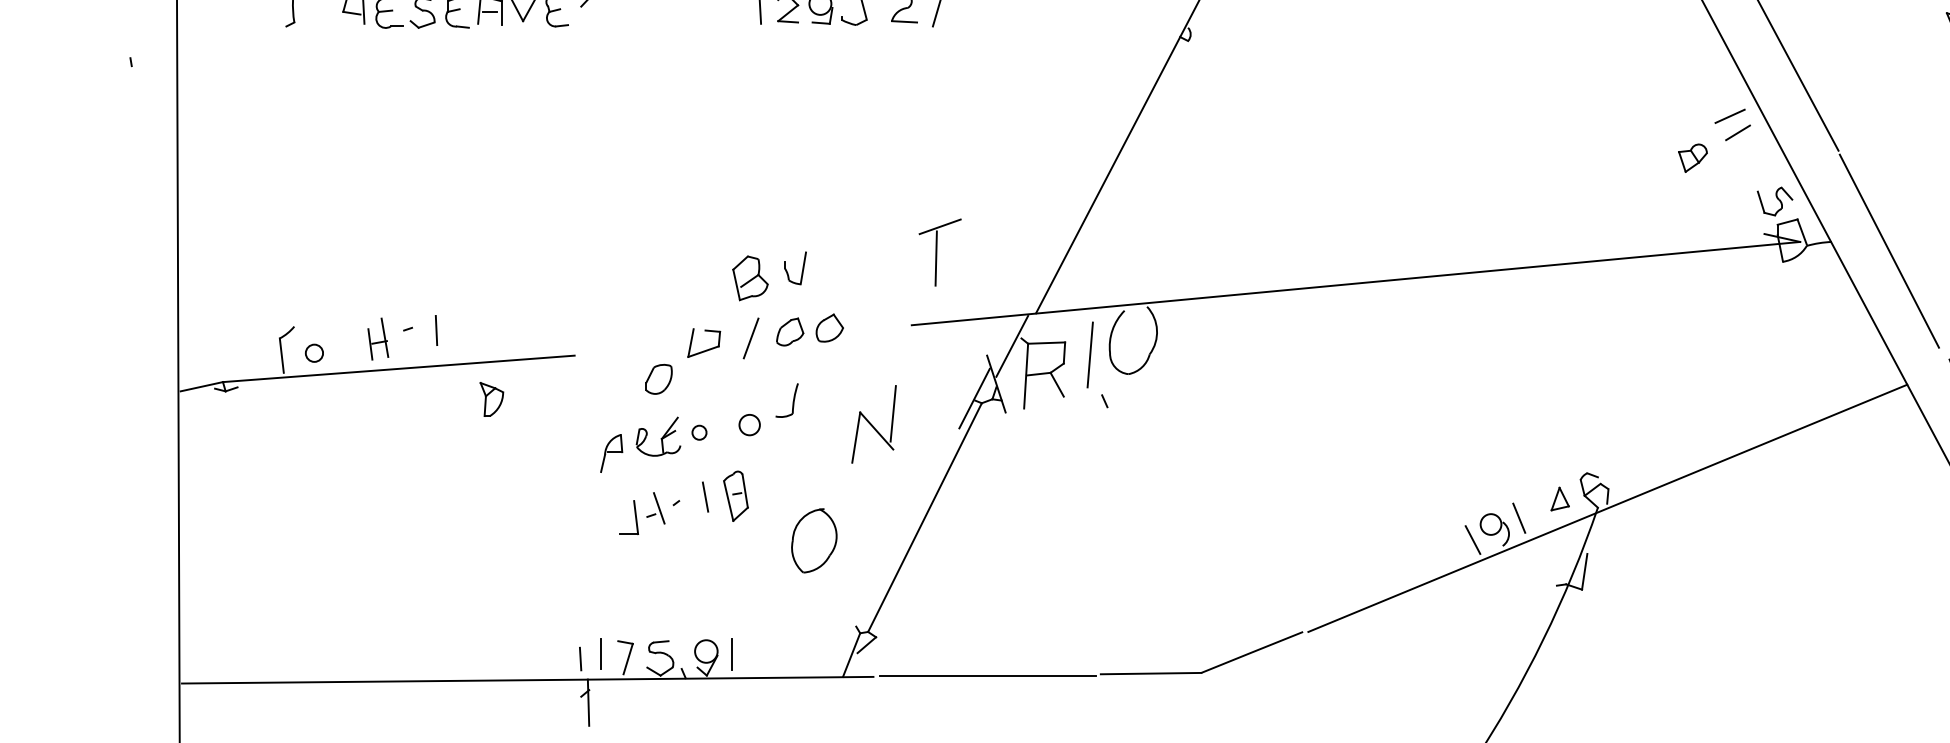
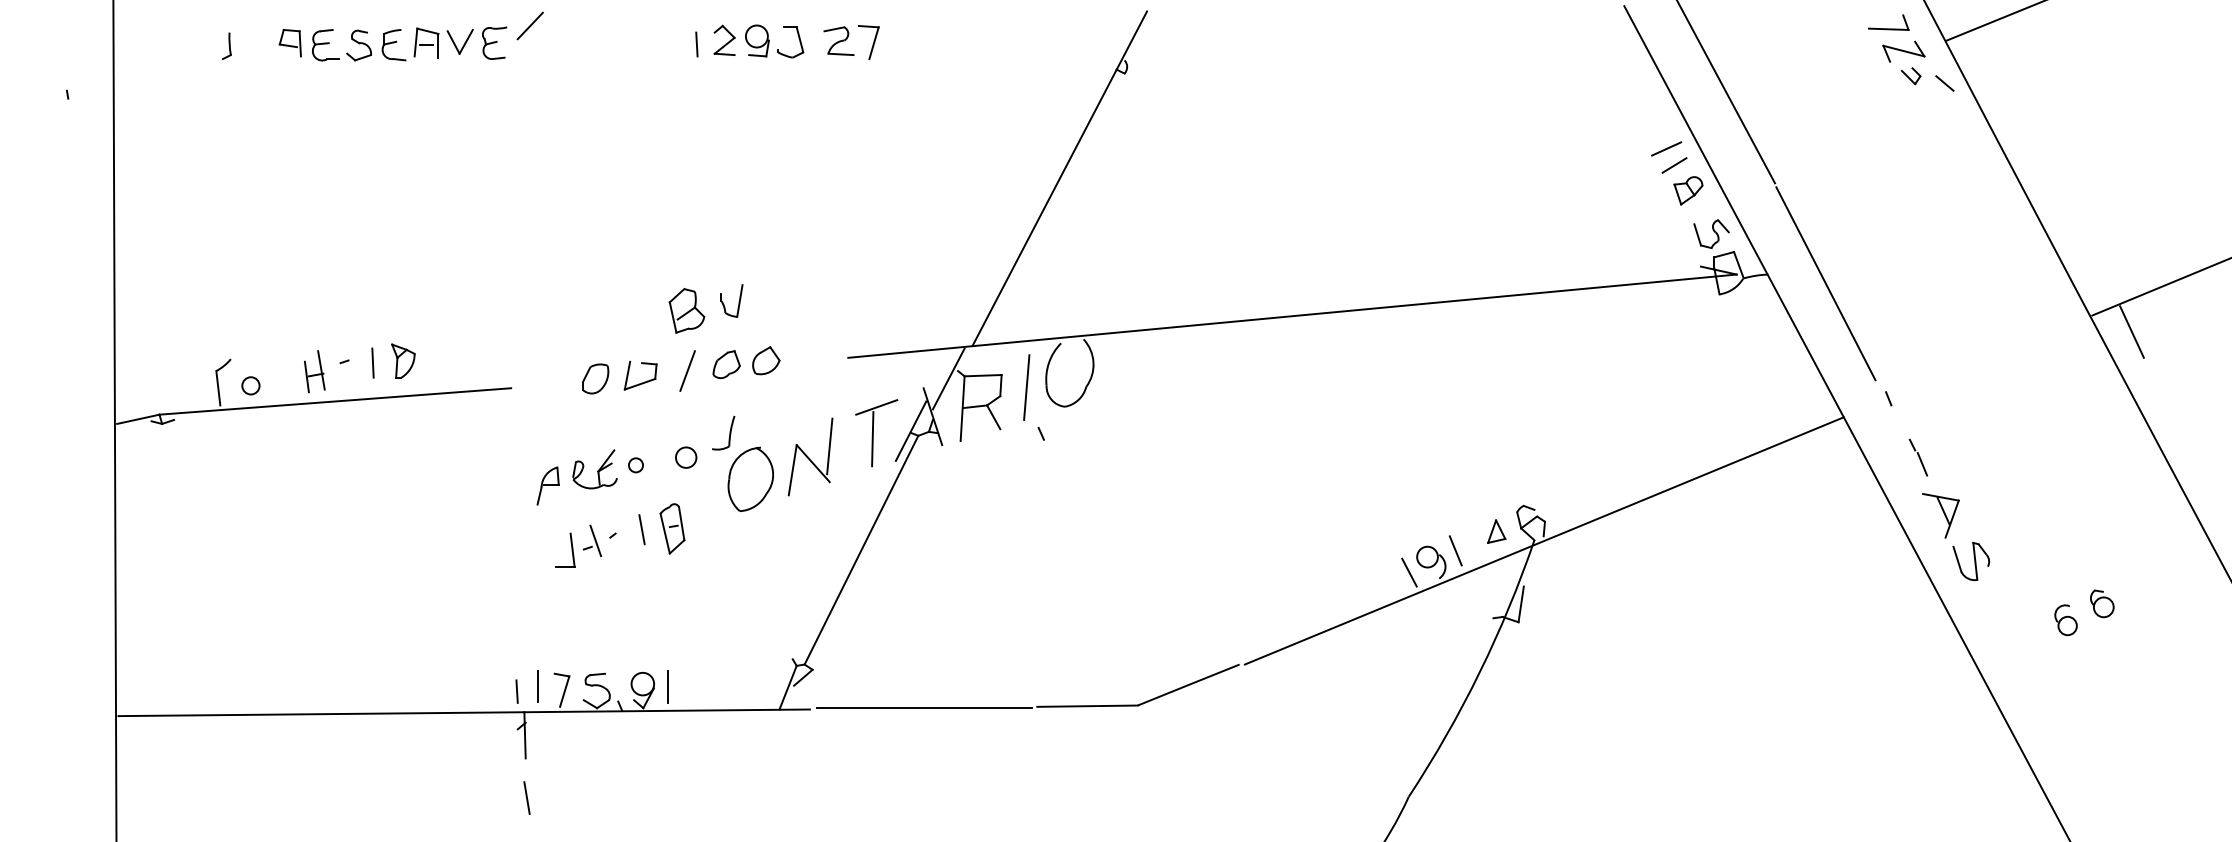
part: (1693, 157) -> (1688, 190), moved
part: (940, 252) -> (876, 433), moved
part: (659, 378) -> (595, 378), moved
part: (492, 398) -> (403, 360), moved
part: (814, 539) -> (750, 478), moved

